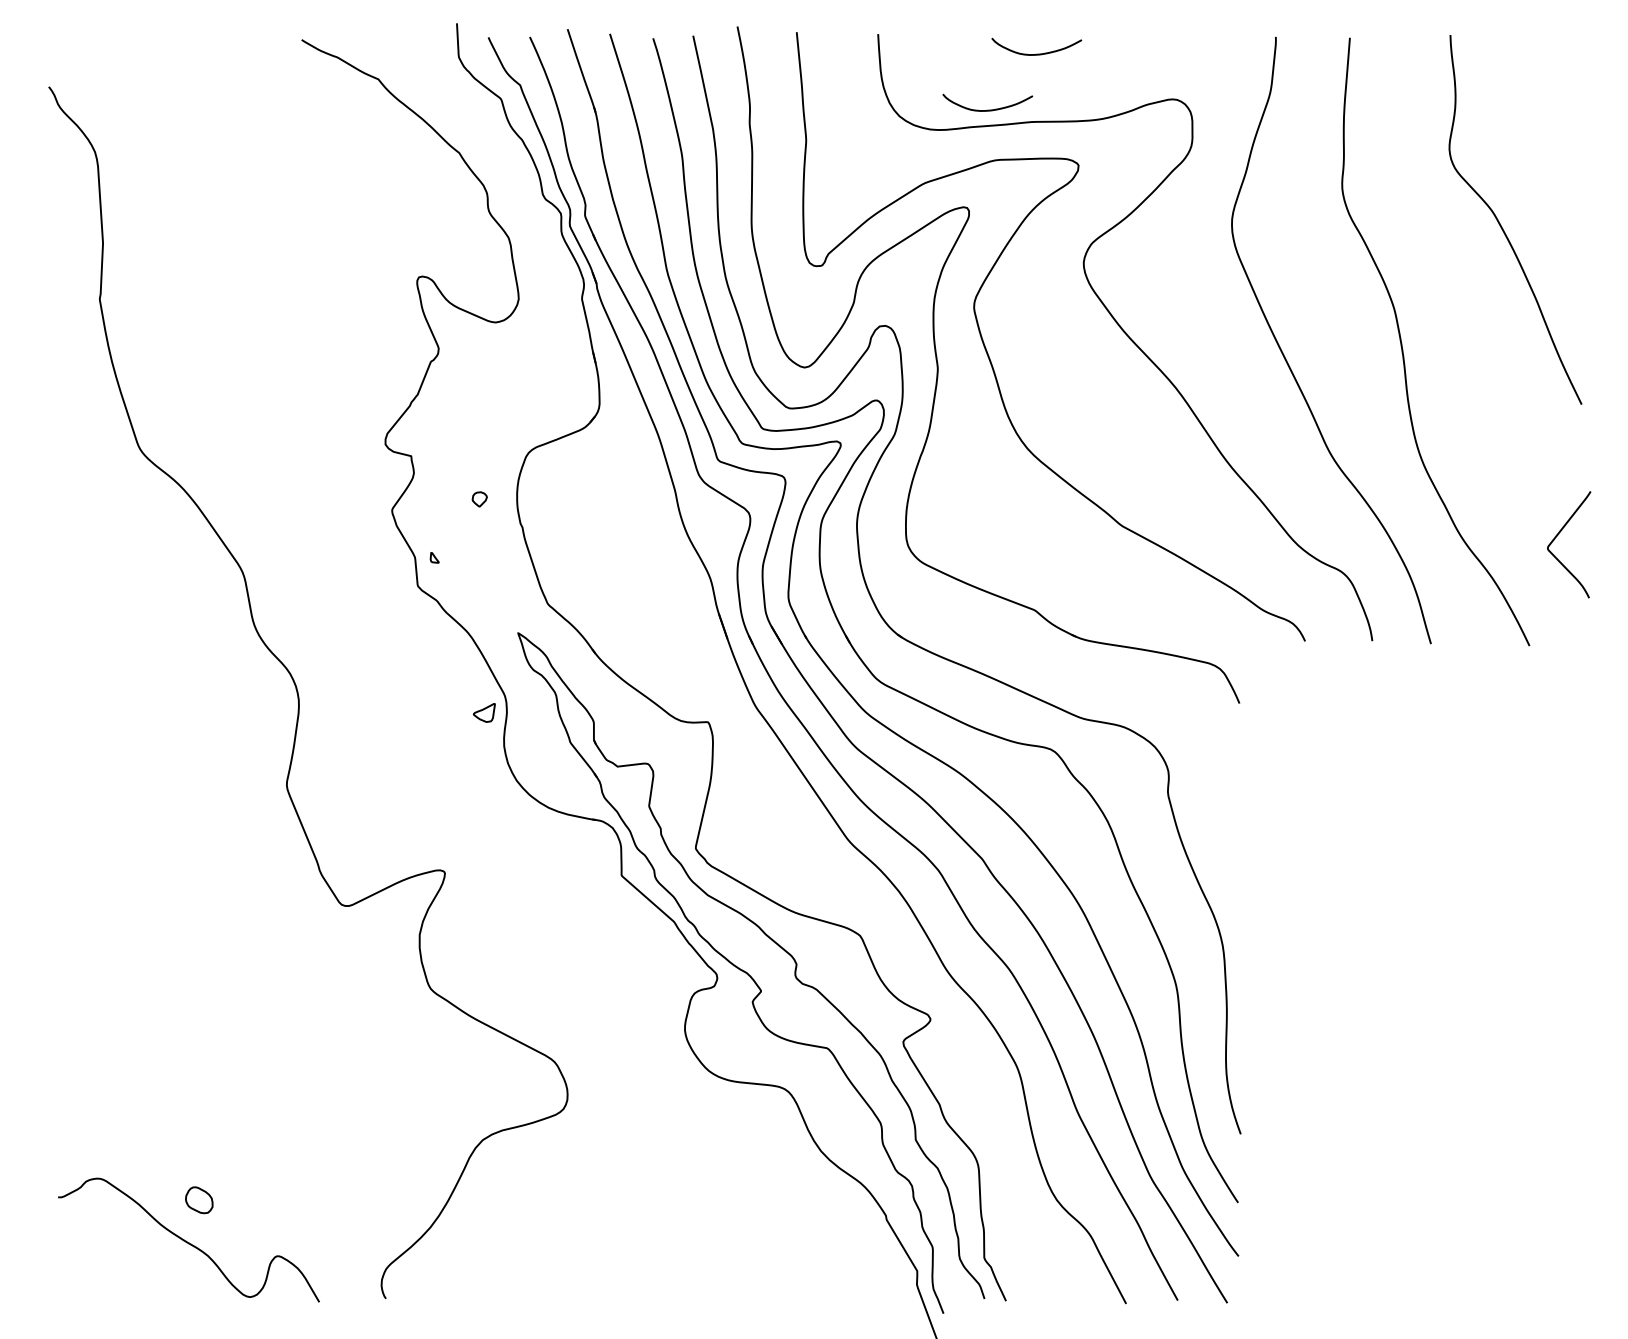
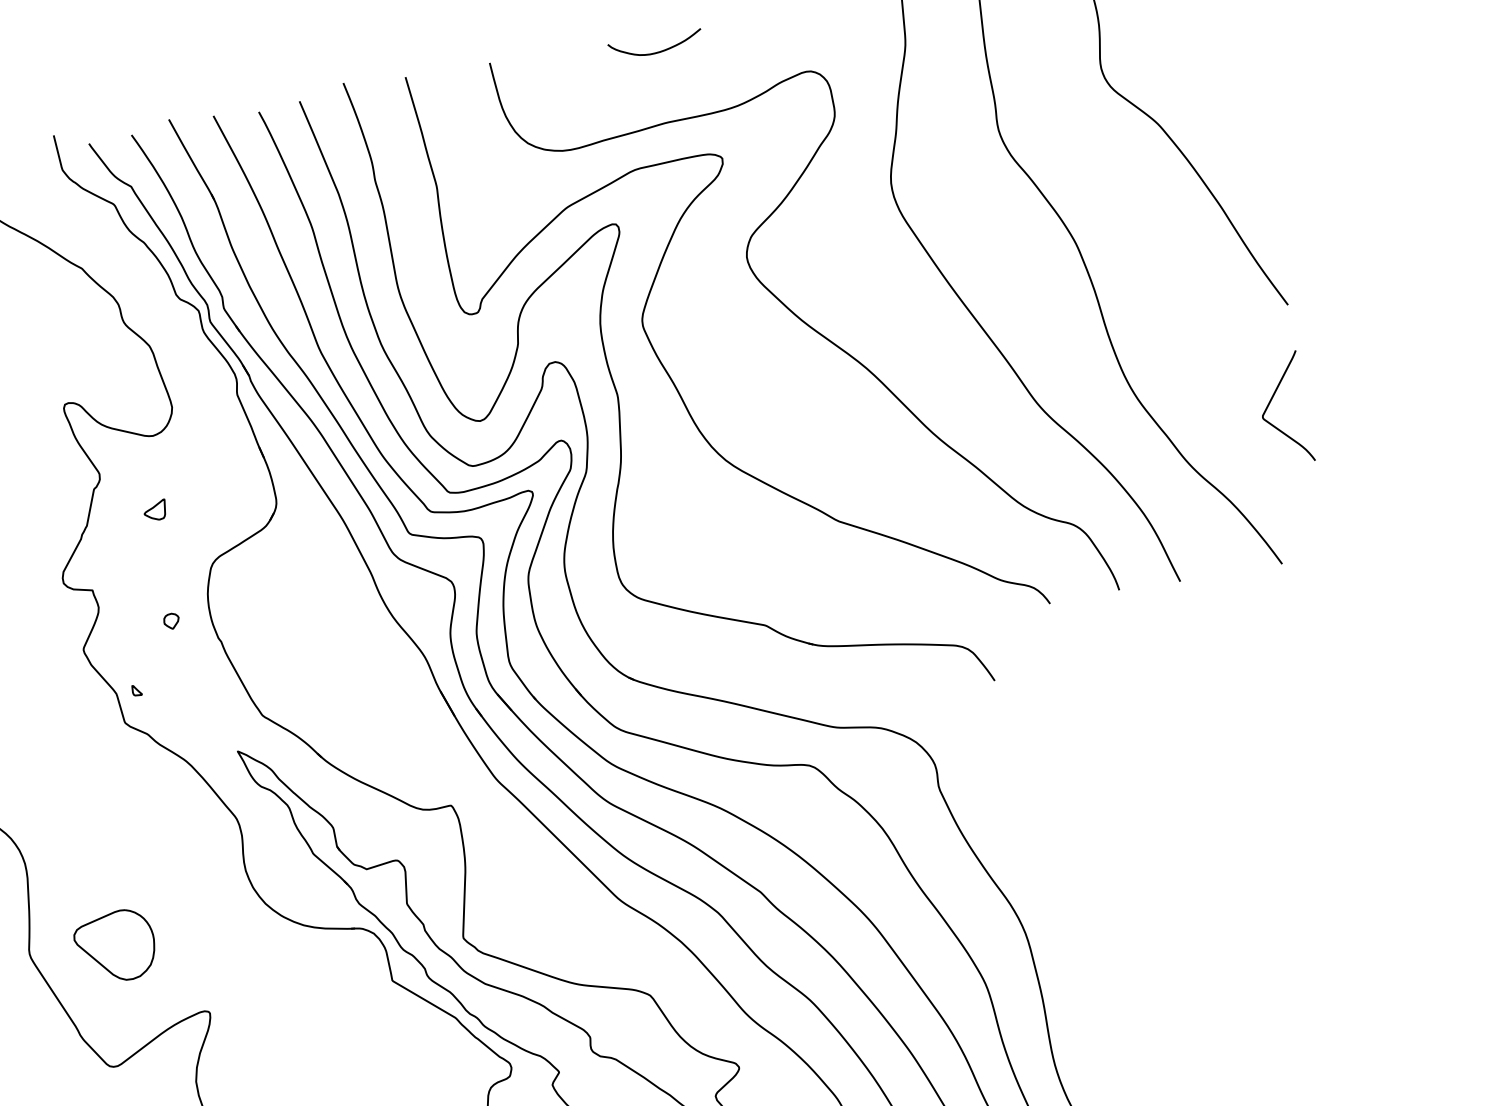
curve: (987, 109) -> (617, 118), removed
curve: (1558, 535) -> (1271, 402), moved
part: (484, 712) -> (155, 510), moved
part: (368, 793) -> (115, 946), added

